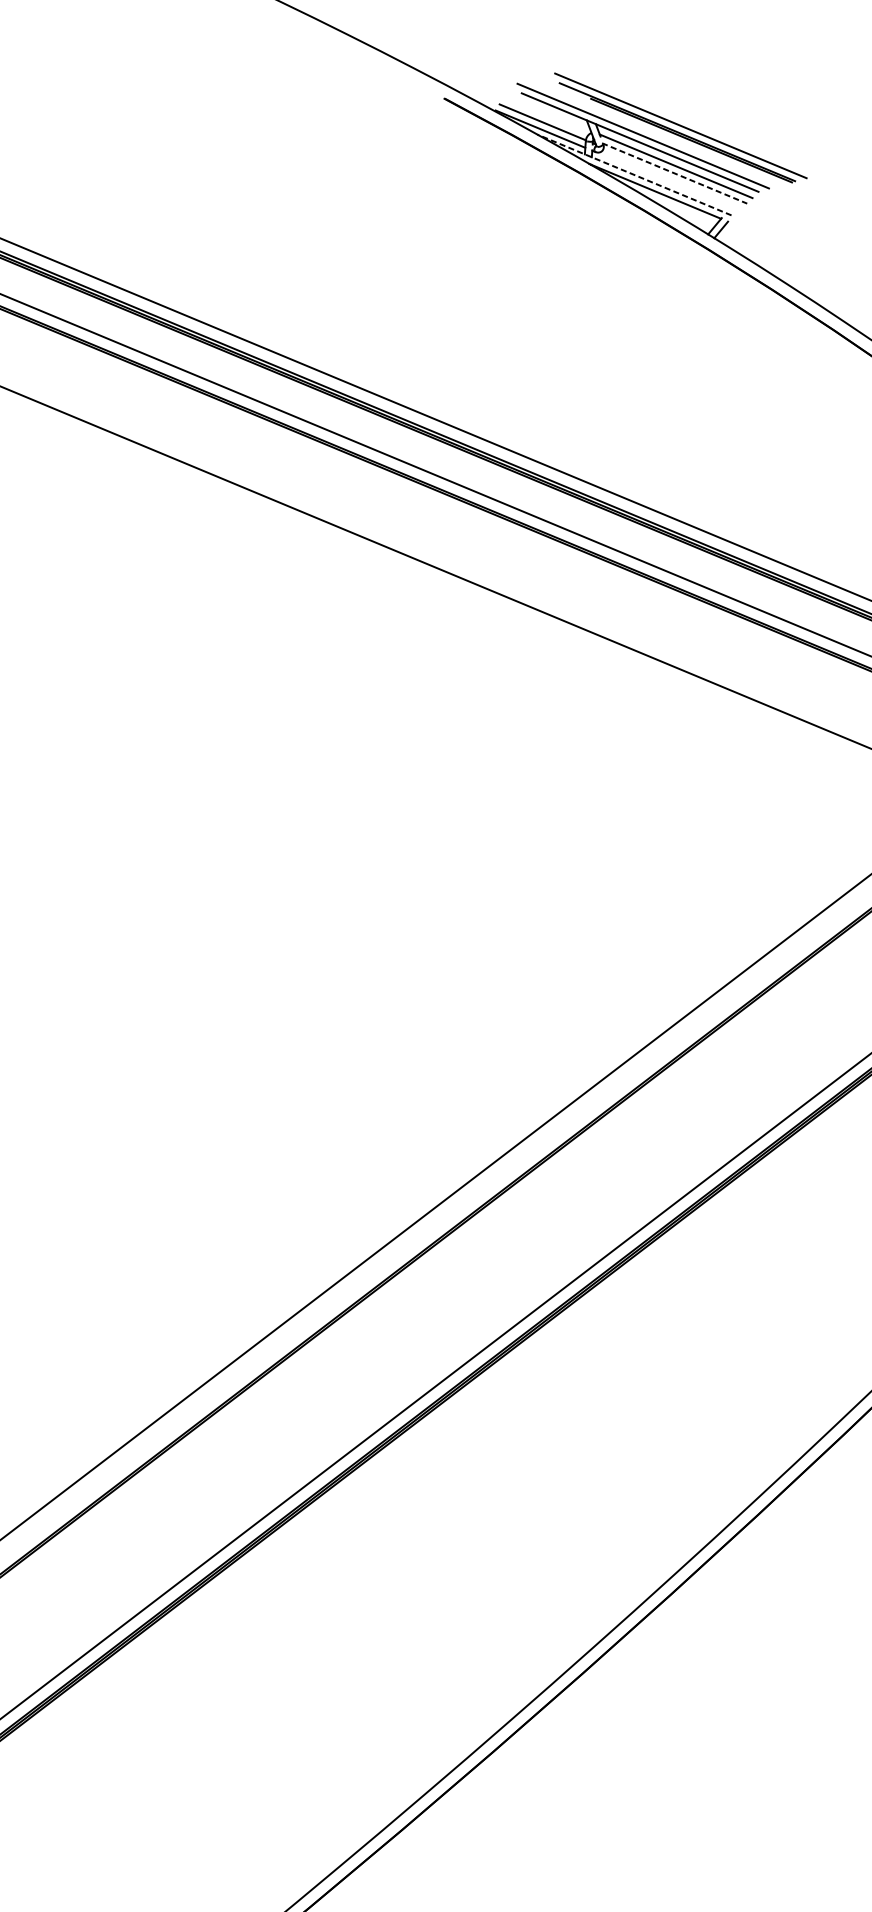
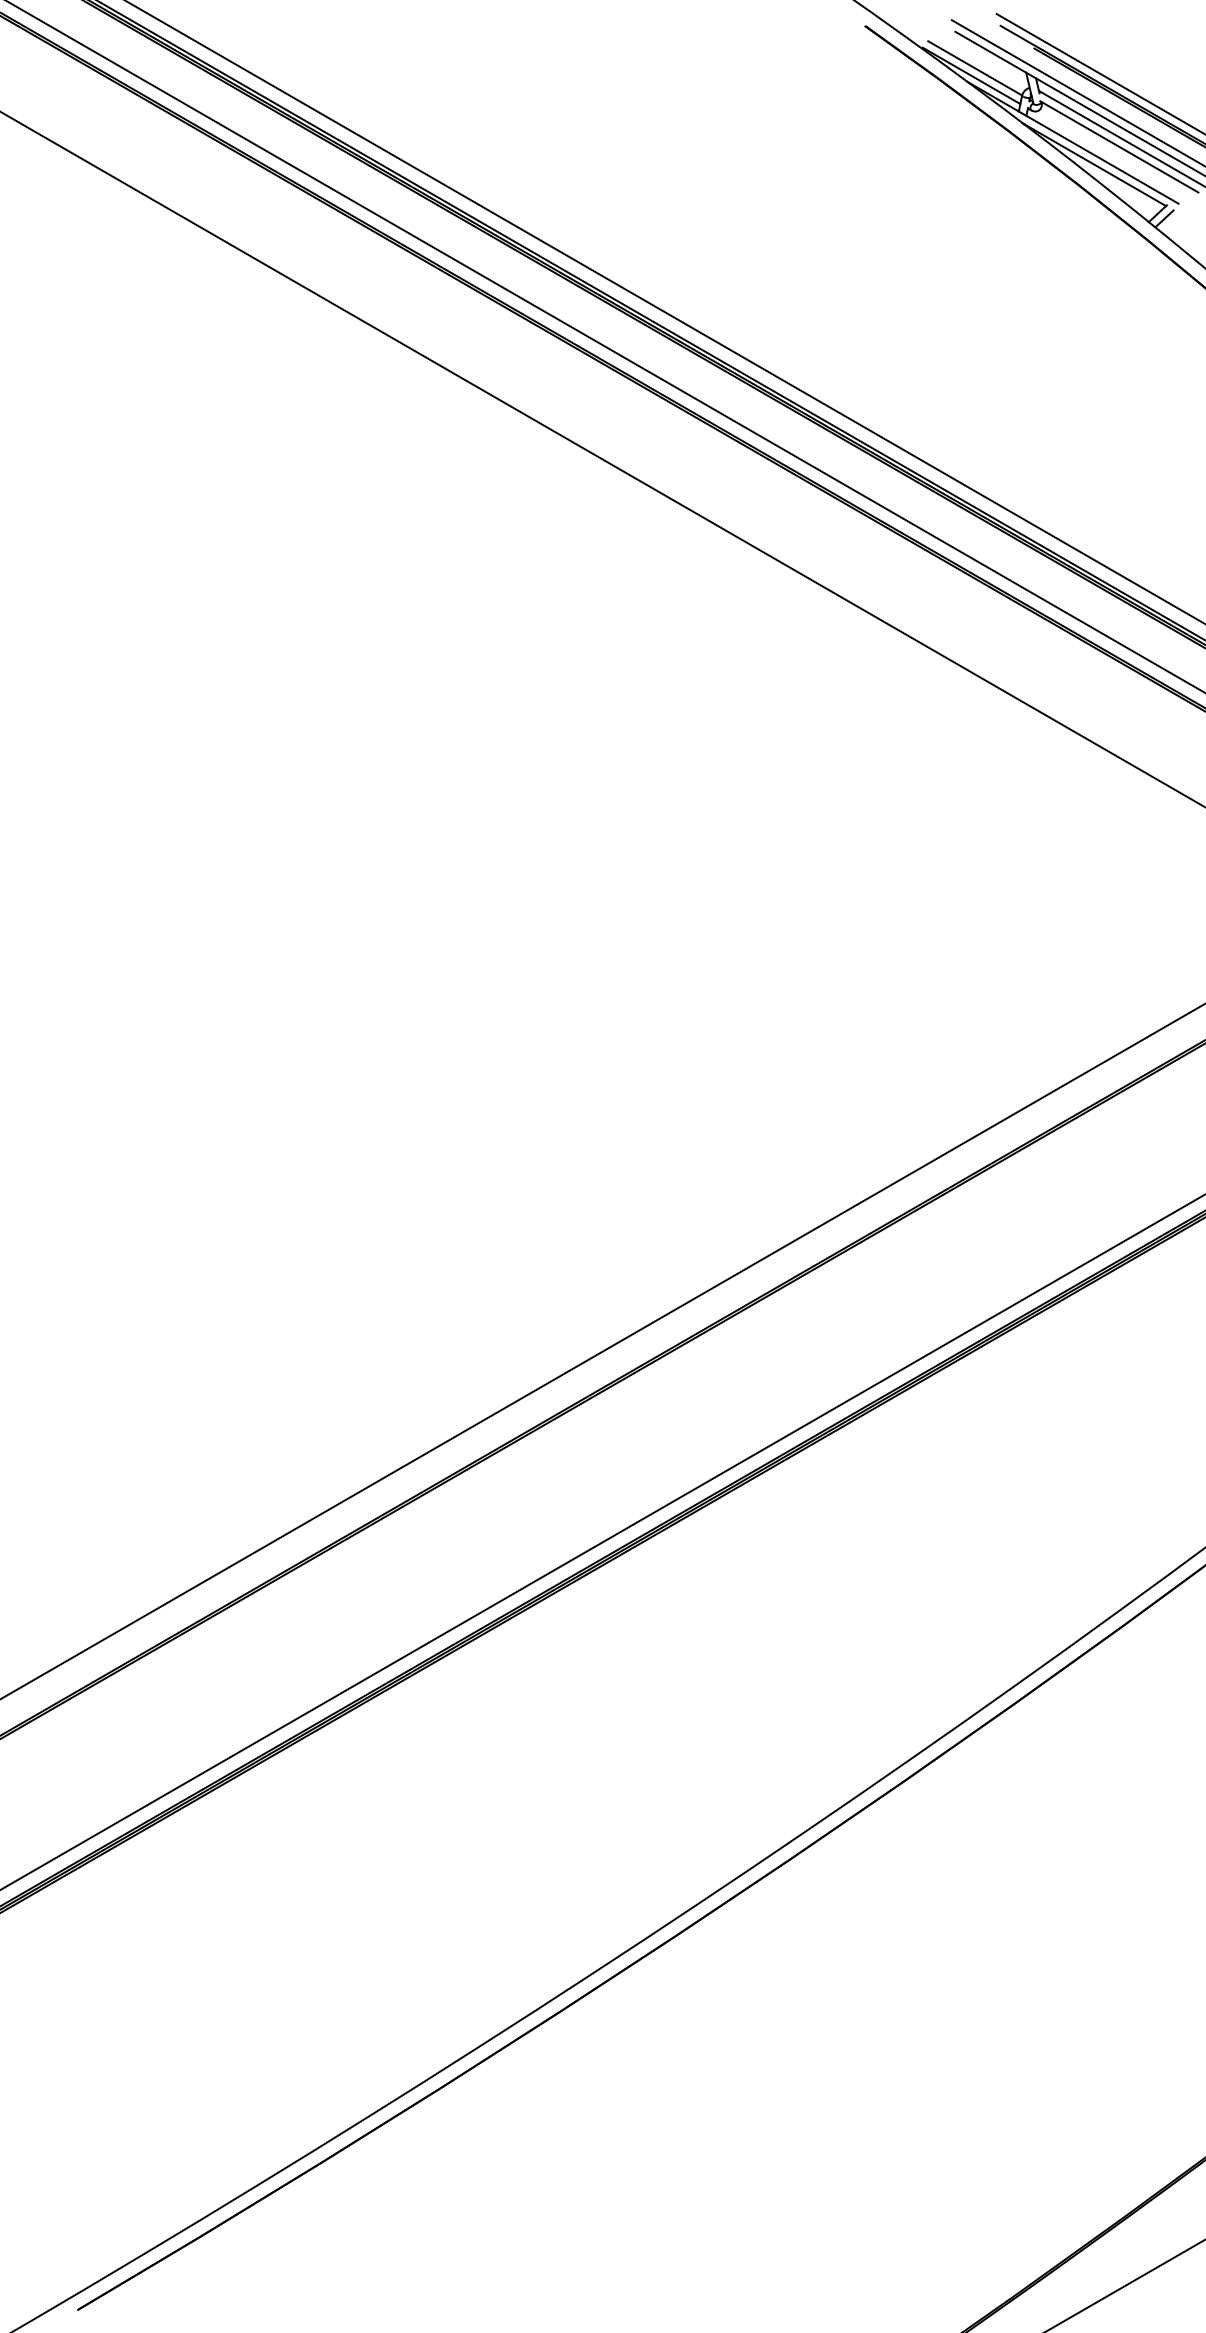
line: (674, 173) -> (1119, 147), dashed -> solid
line: (634, 174) -> (1072, 142), dashed -> solid

